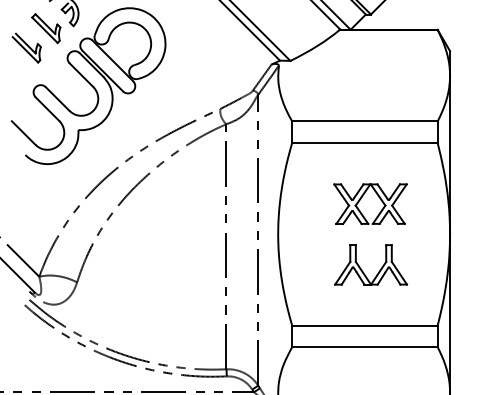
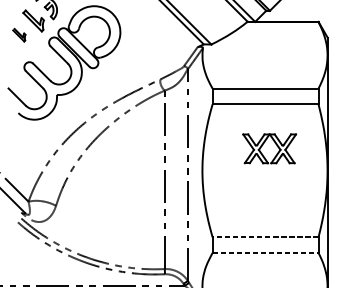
part: (26, 47) -> (19, 34), size x0.6
part: (380, 268) -> (276, 195), removed
line: (364, 325) -> (265, 237), solid -> dashed
line: (364, 347) -> (265, 253), solid -> dashed

